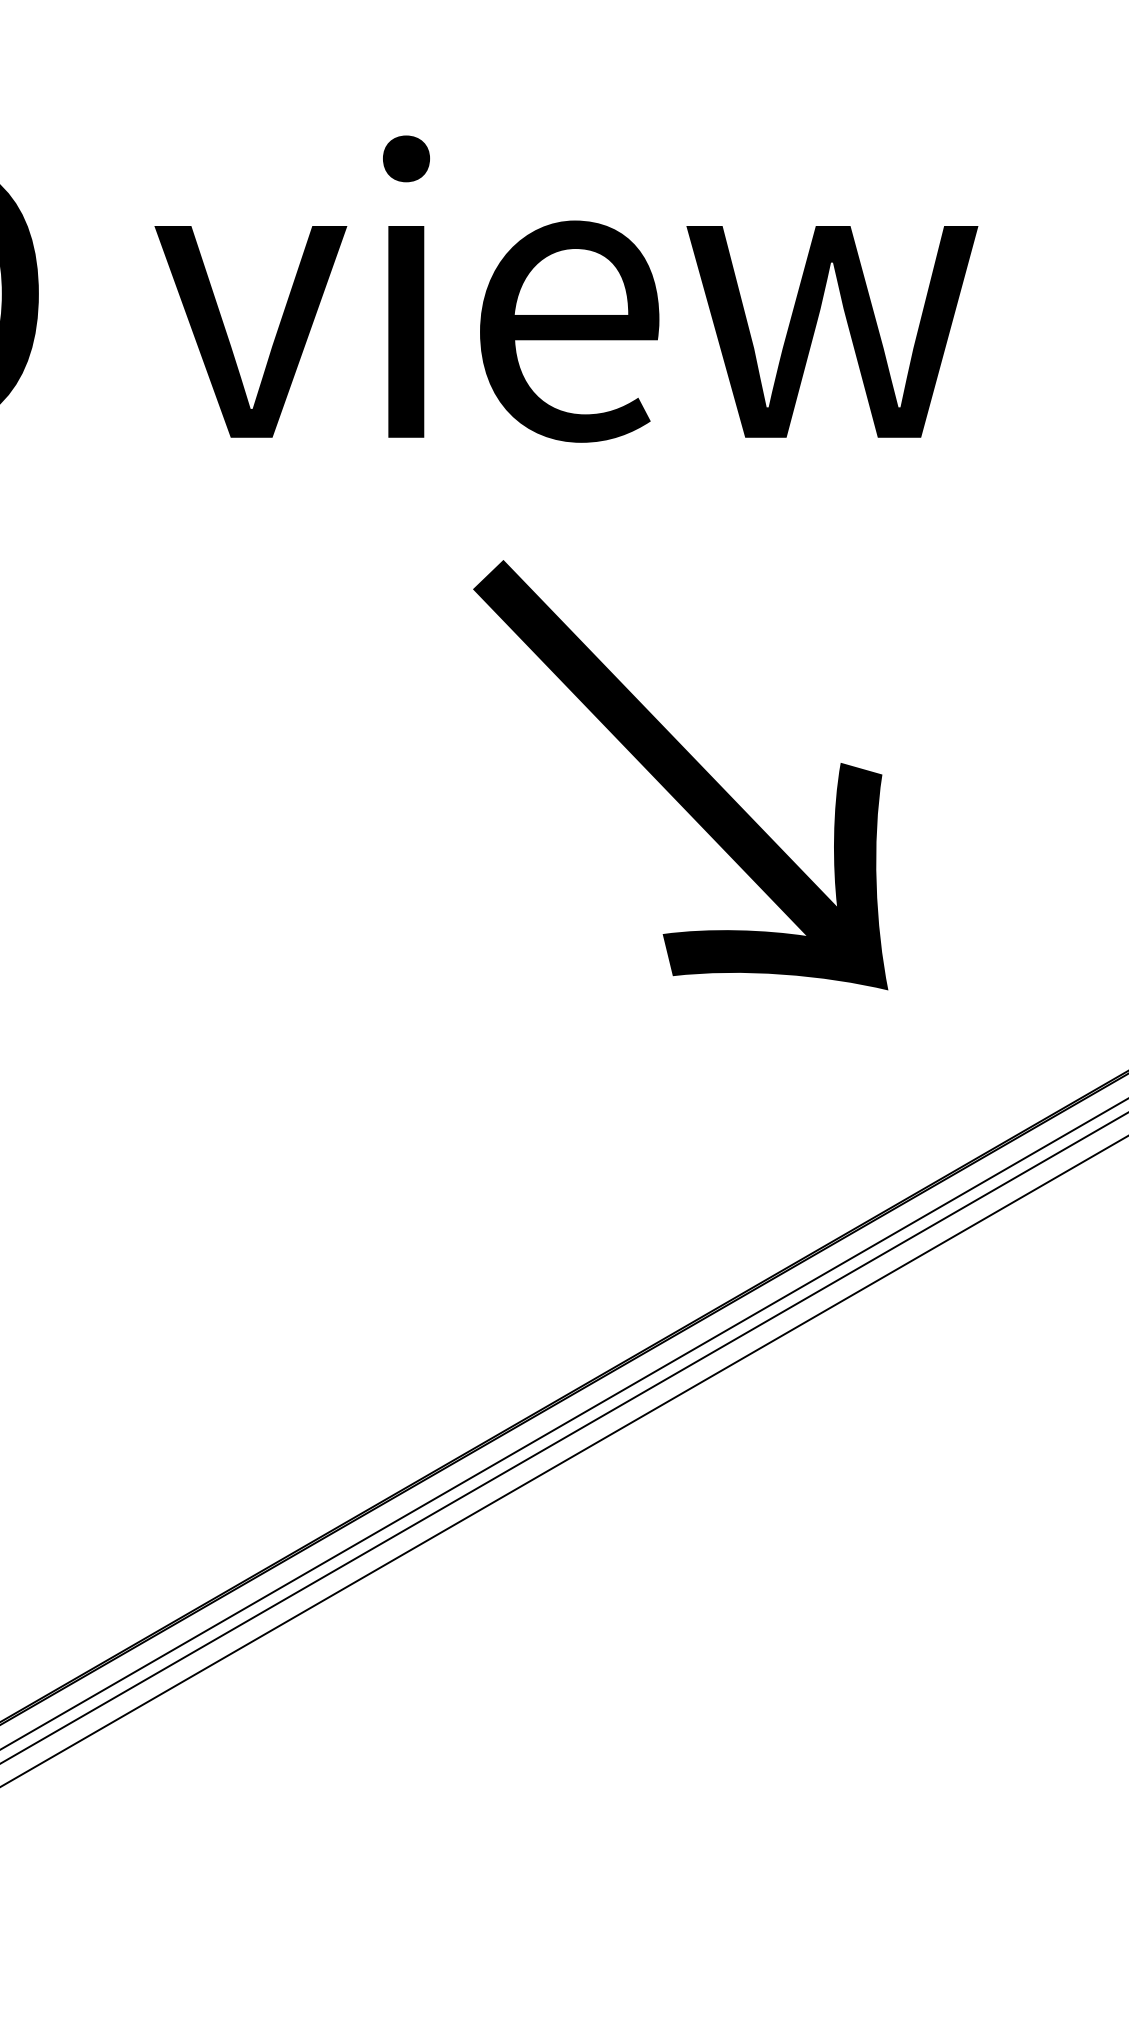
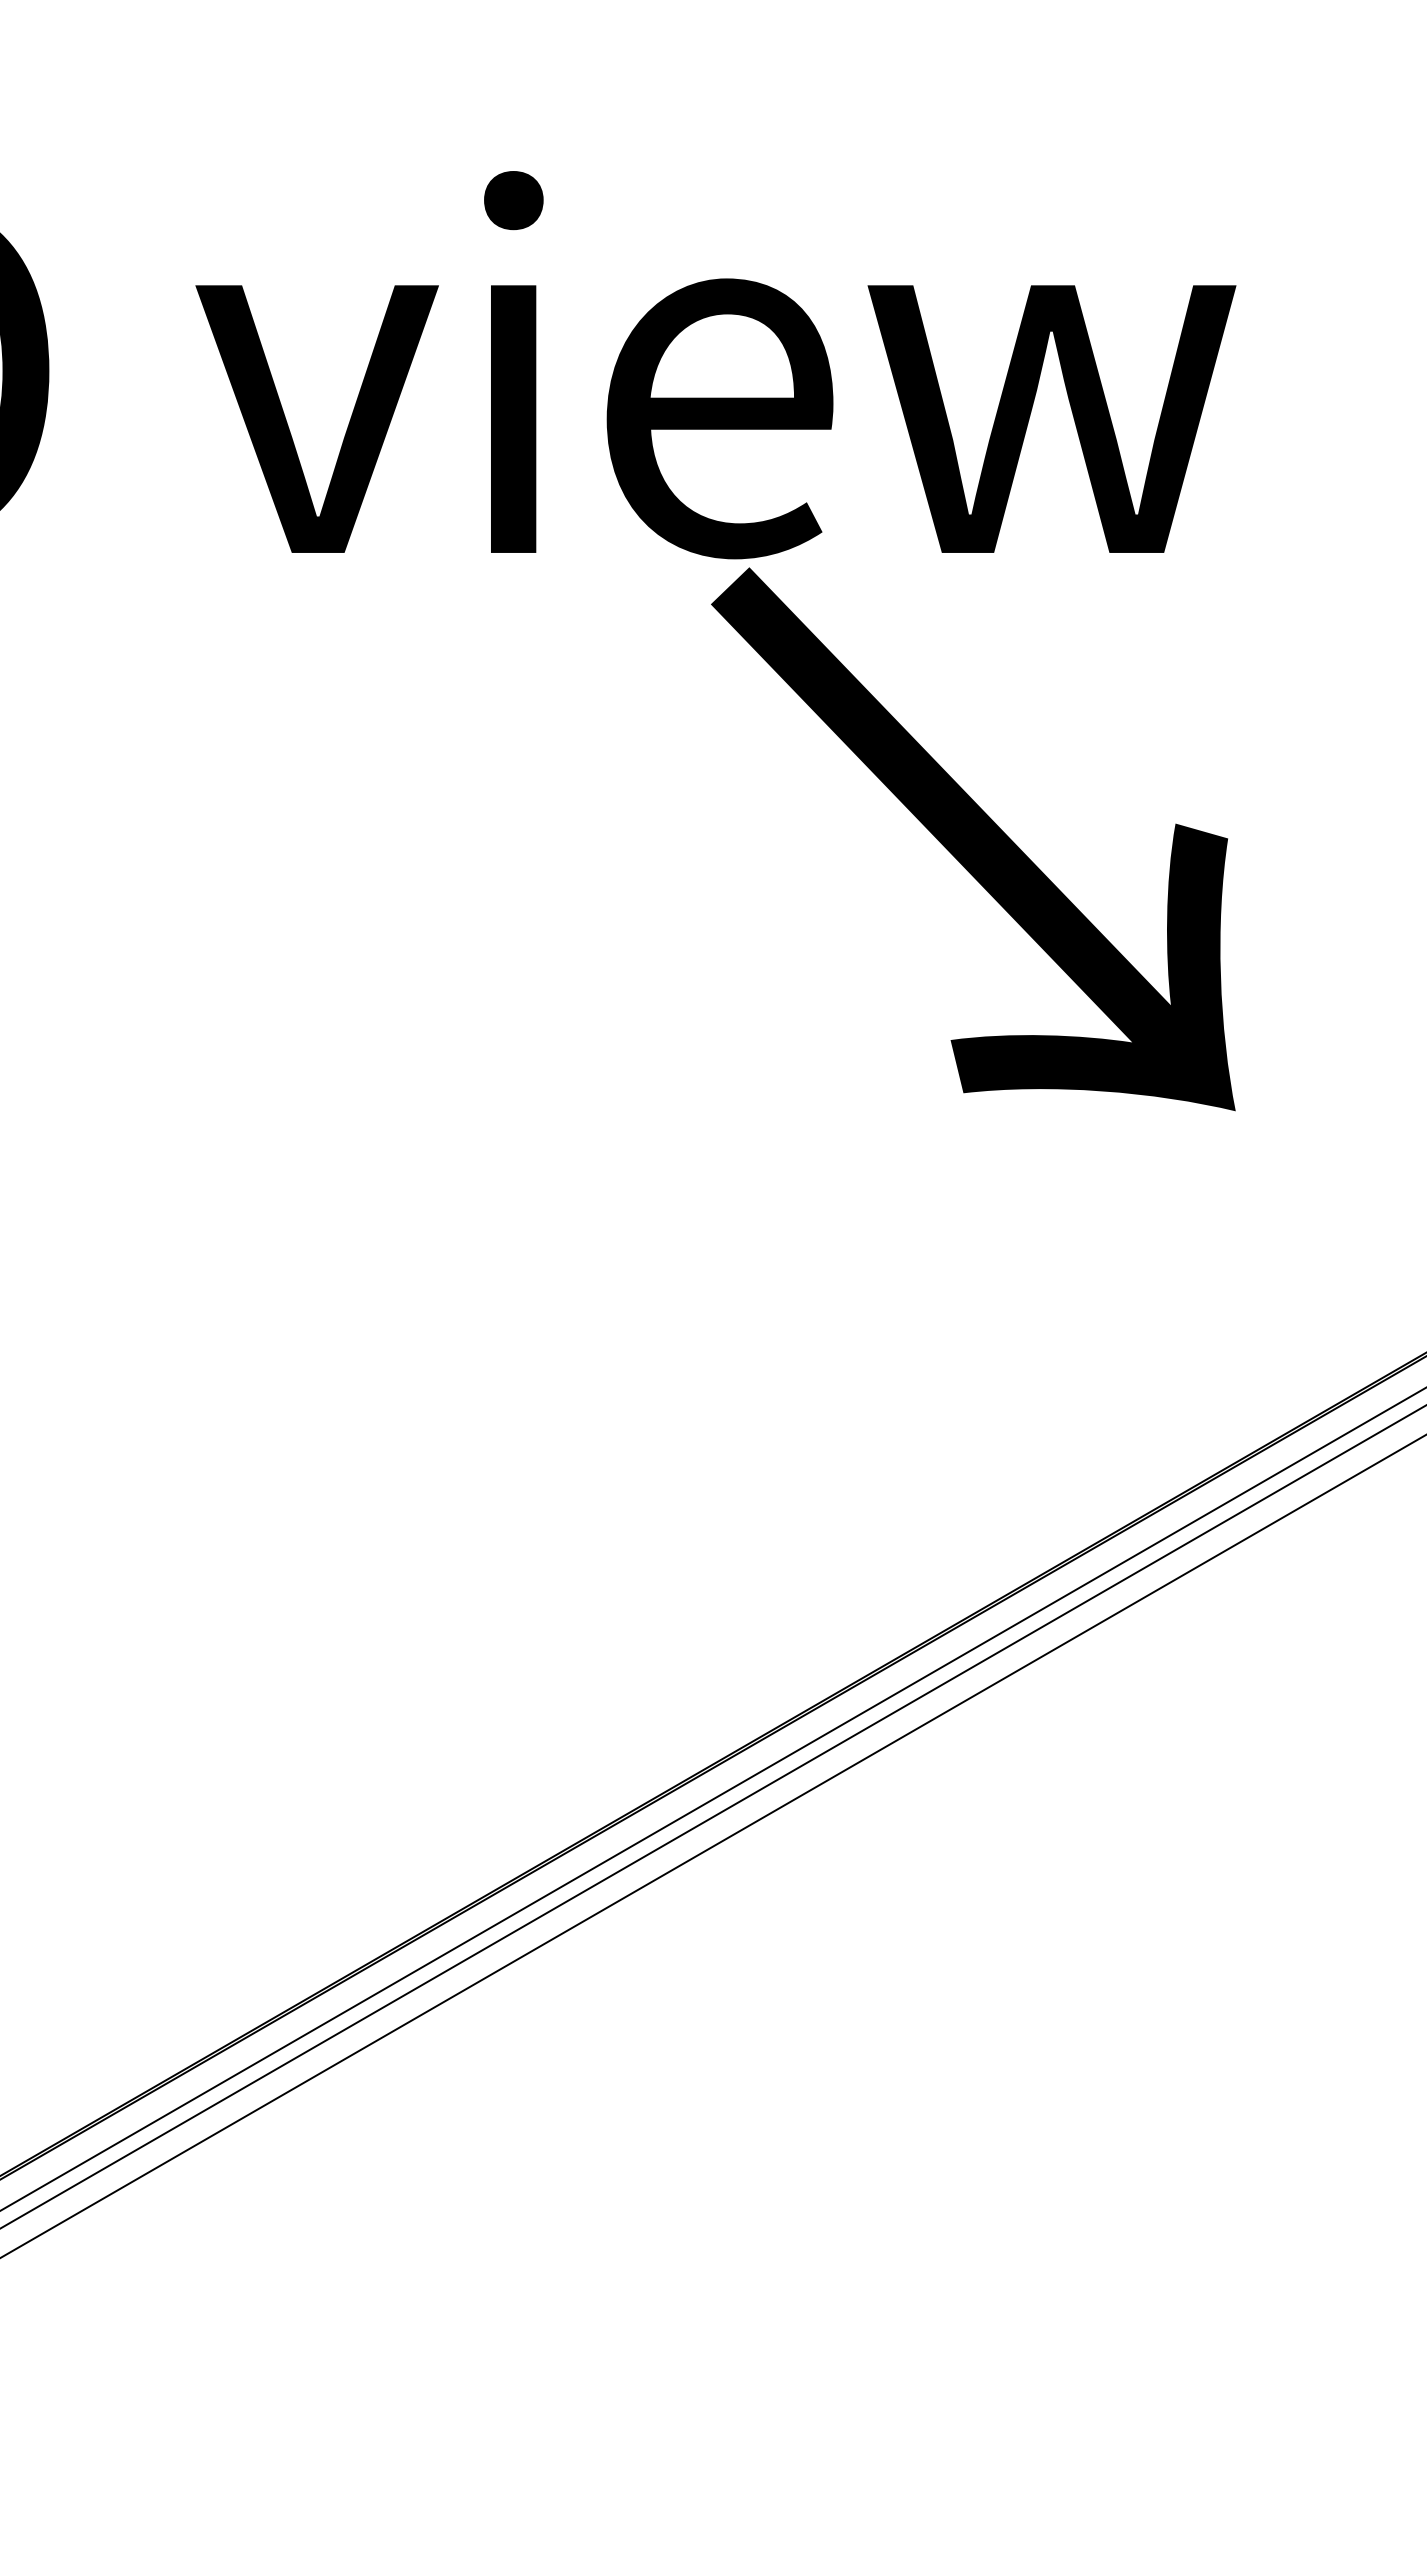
text: (680, 775) -> (973, 839), moved

